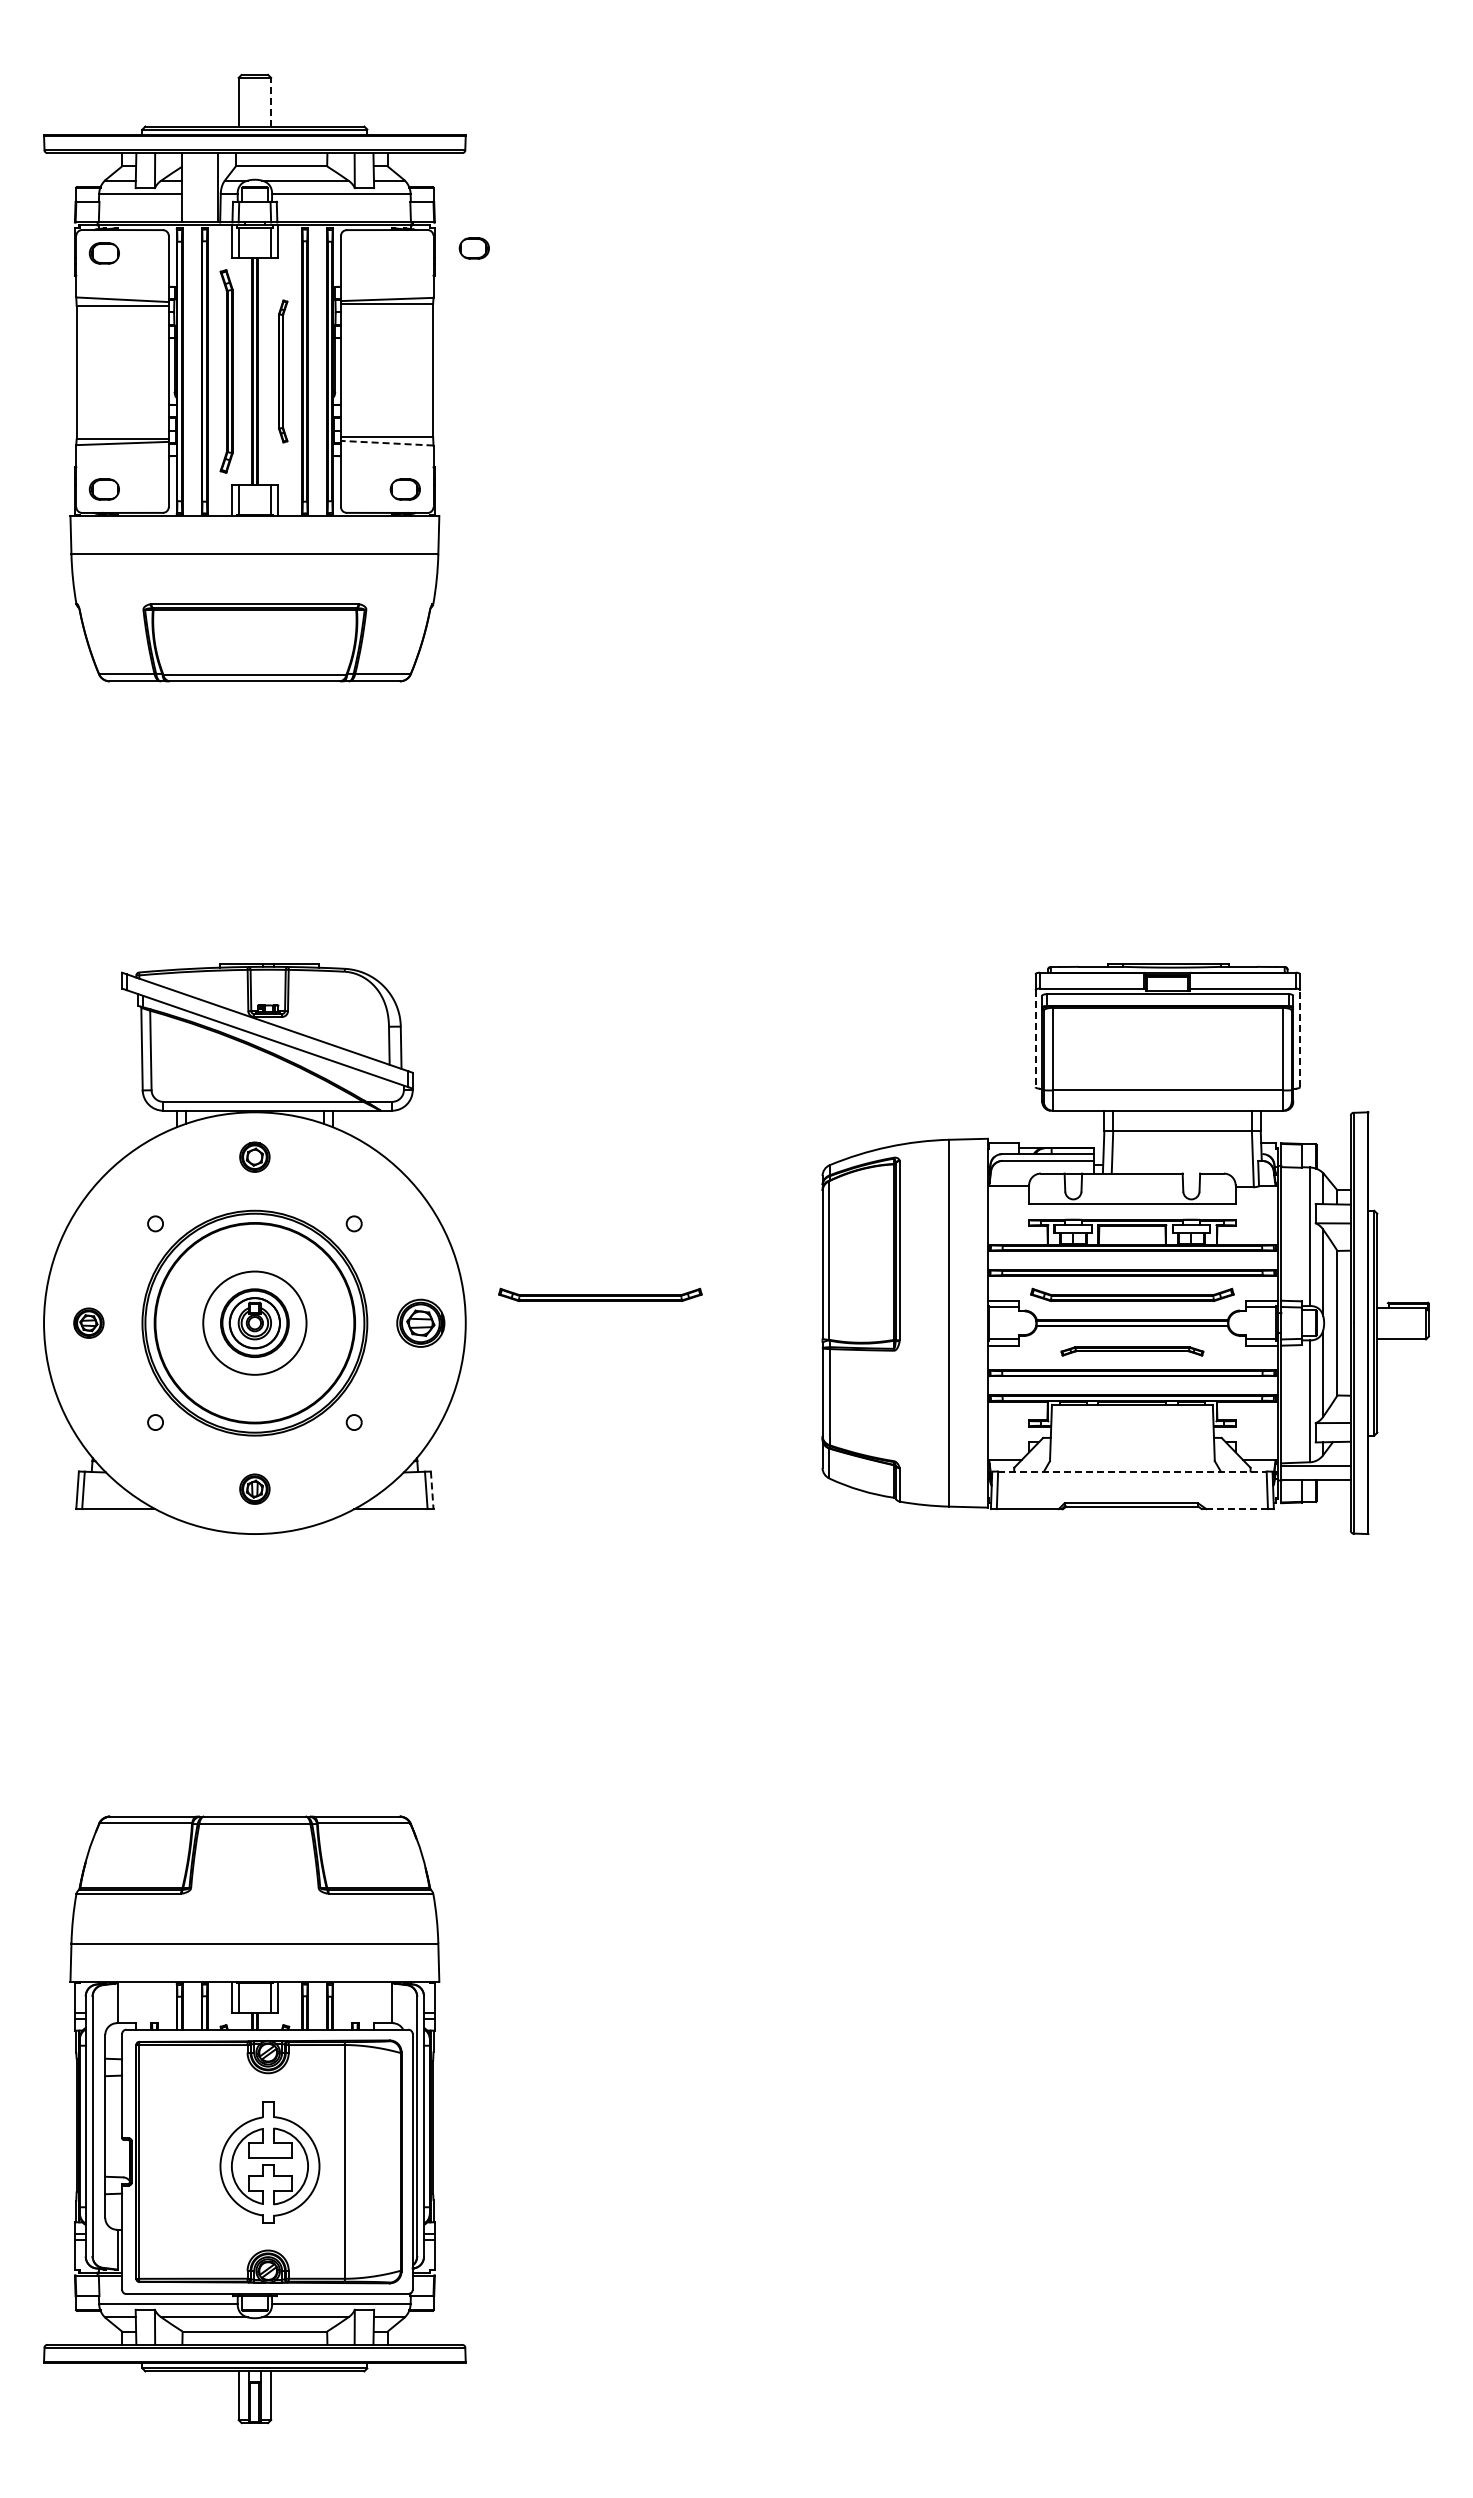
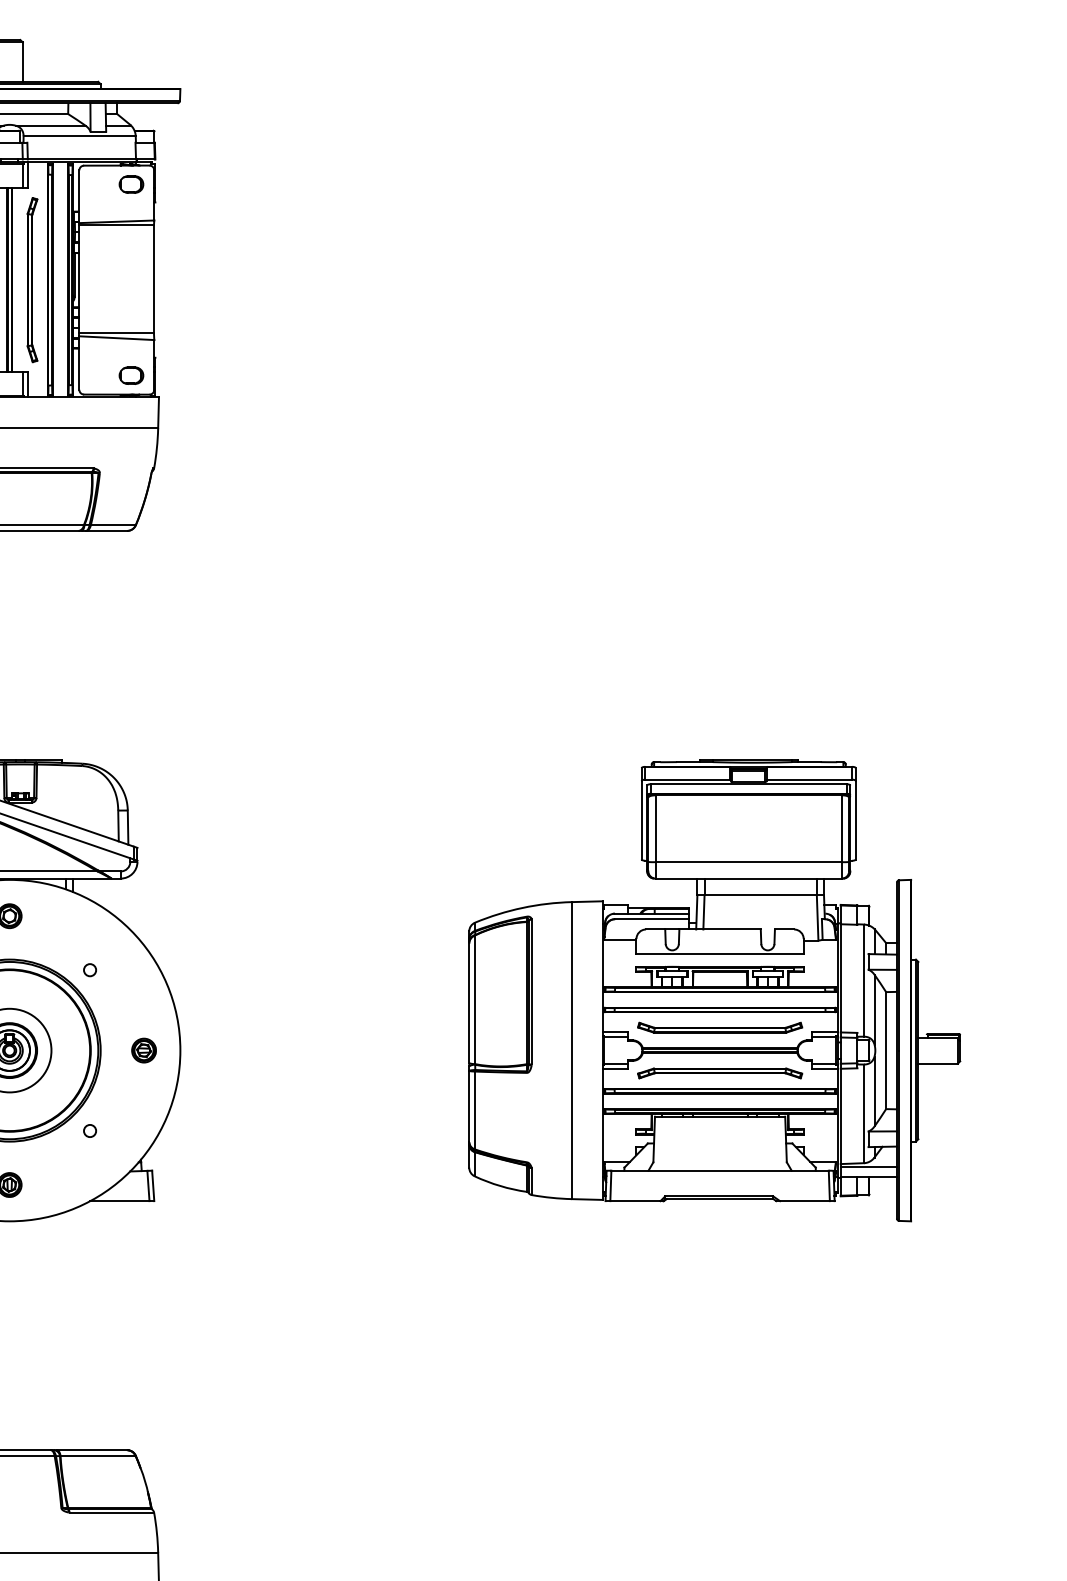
line: (271, 101) -> (23, 61), dashed -> solid
part: (473, 248) -> (130, 184), moved
part: (283, 371) -> (32, 280), size x1.43
line: (386, 443) -> (116, 338), dashed -> solid
line: (1035, 1038) -> (641, 820), dashed -> solid
line: (1300, 1038) -> (856, 820), dashed -> solid
part: (600, 1294) -> (289, 1027), removed
part: (420, 1322) -> (143, 1050), size x0.62
part: (1132, 1351) -> (720, 1073), size x1.43
line: (1132, 1471) -> (720, 1170), dashed -> solid
line: (432, 1490) -> (153, 1186), dashed -> solid
line: (1237, 1509) -> (805, 1201), dashed -> solid

